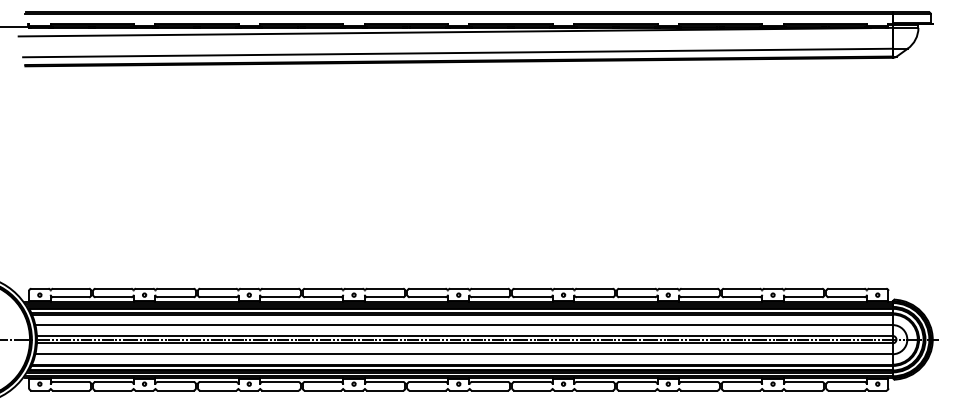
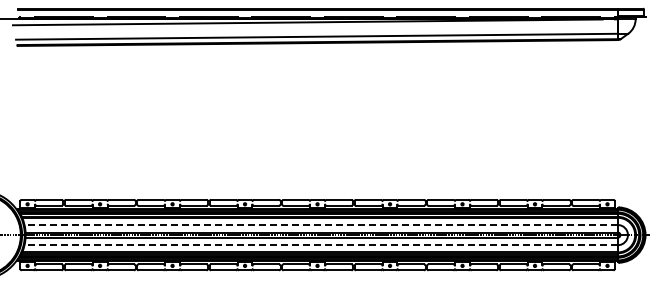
line: (464, 325) -> (321, 225), solid -> dashed
line: (464, 354) -> (321, 245), solid -> dashed

